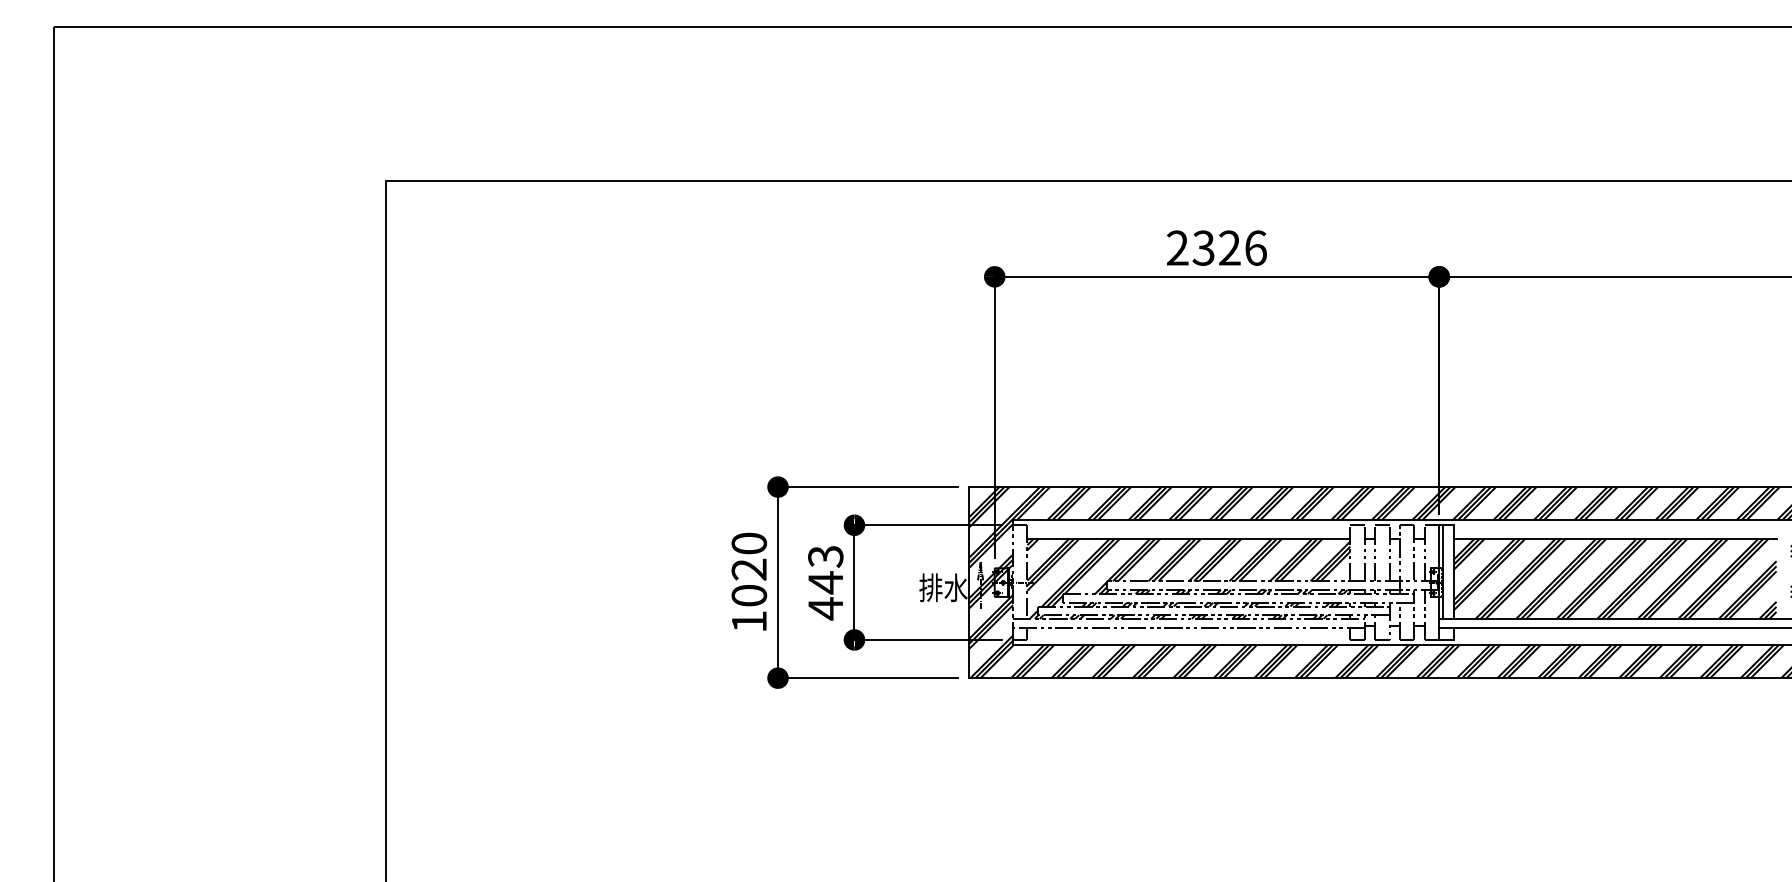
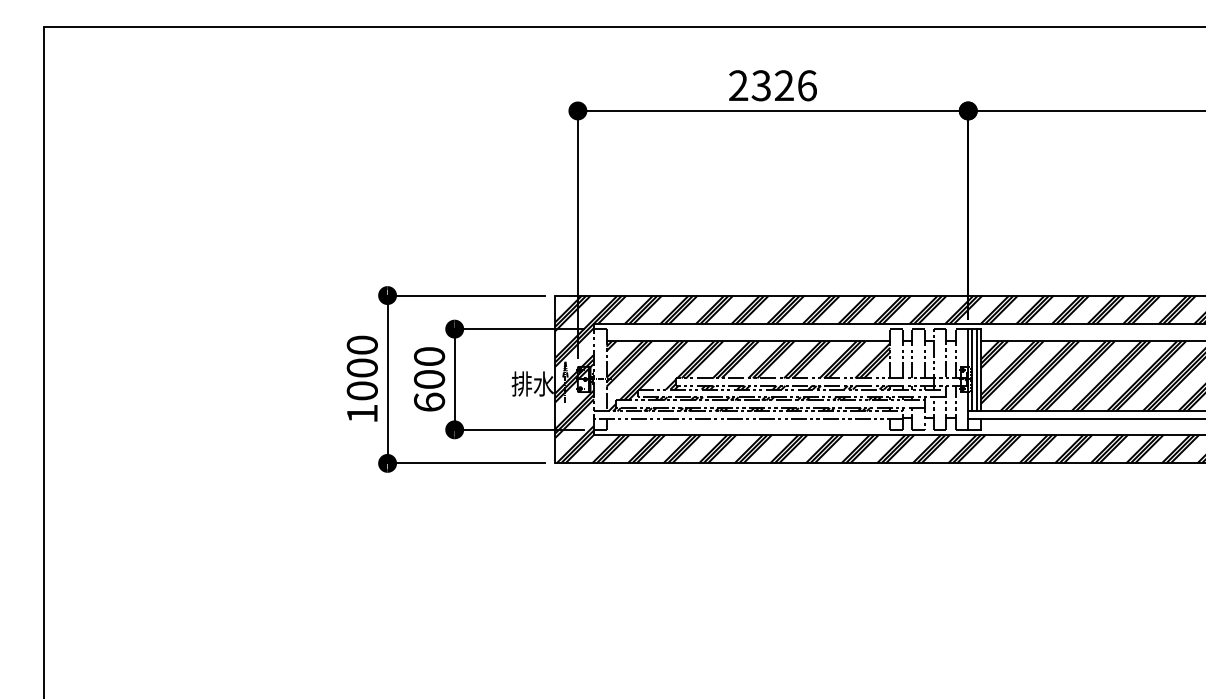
text: (749, 569) -> (362, 367), 1020 -> 1000
line: (1449, 571) -> (977, 369), added
text: (825, 582) -> (429, 379), 443 -> 600

